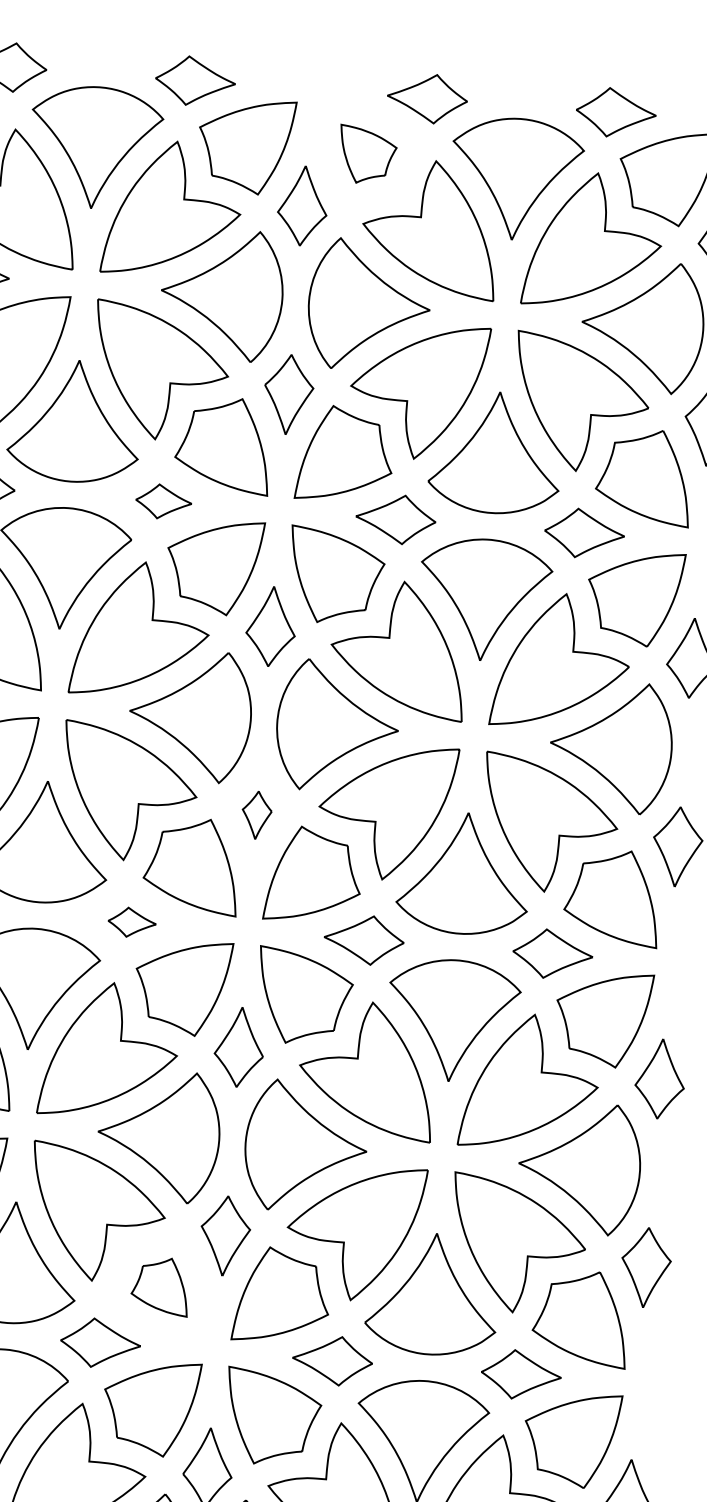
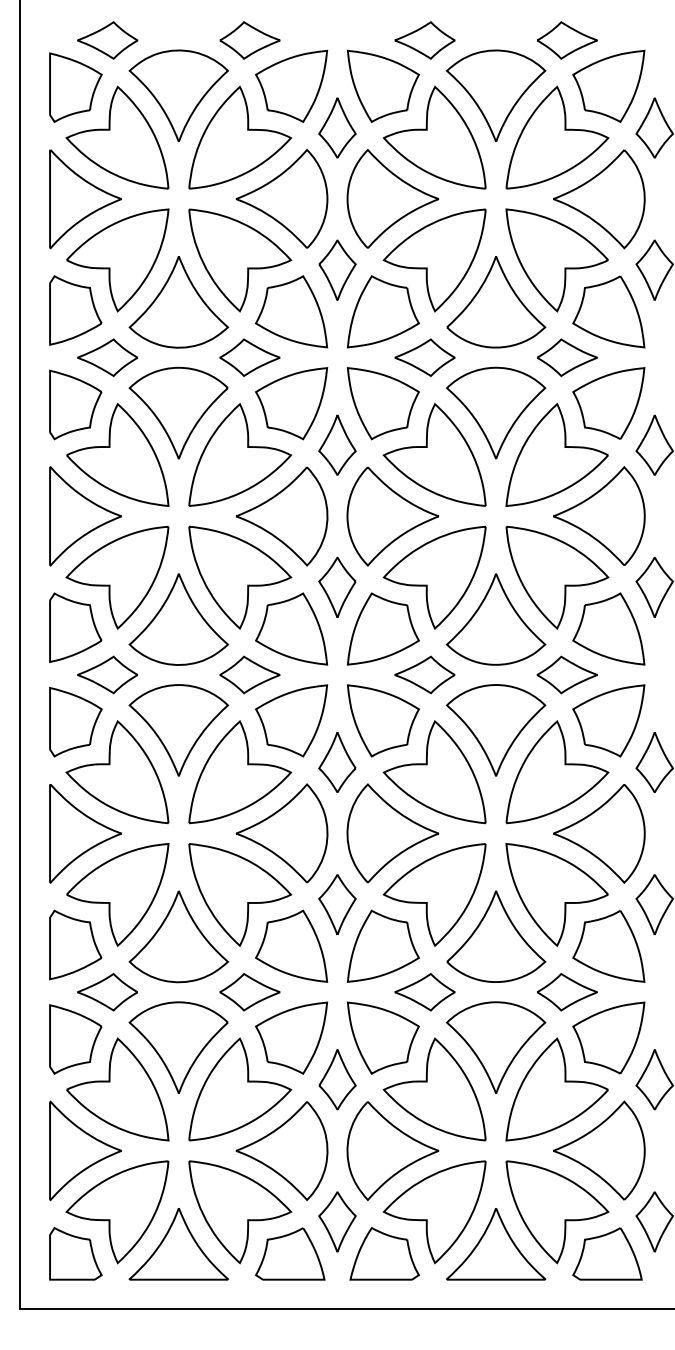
part: (366, 154) -> (382, 85), size x1.67
part: (163, 501) -> (249, 357), size x1.43
part: (256, 815) -> (337, 587), size x1.67
part: (131, 921) -> (249, 674), size x1.67
part: (160, 1285) -> (291, 945), size x1.67

